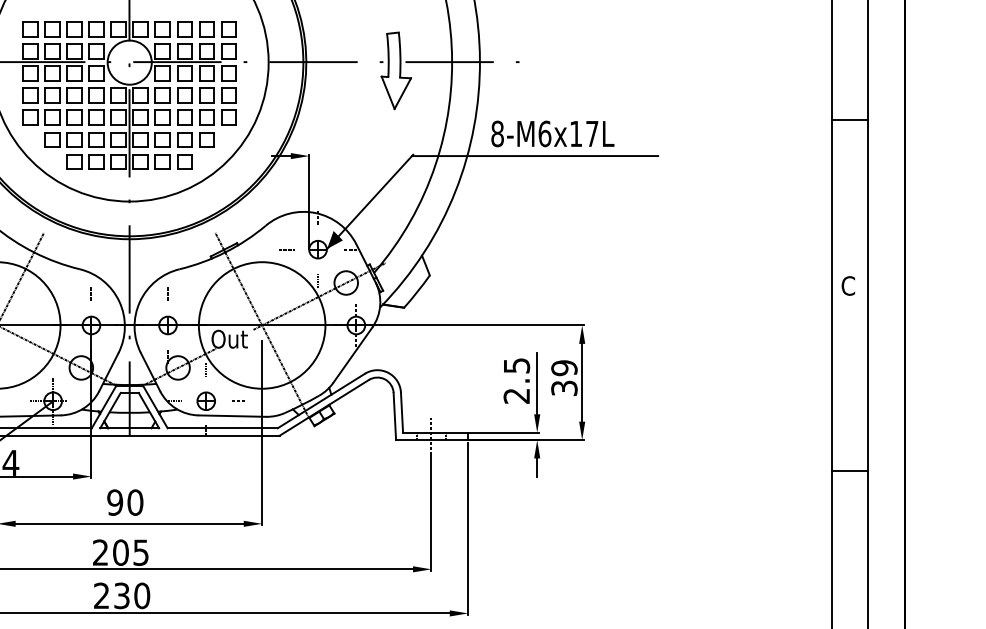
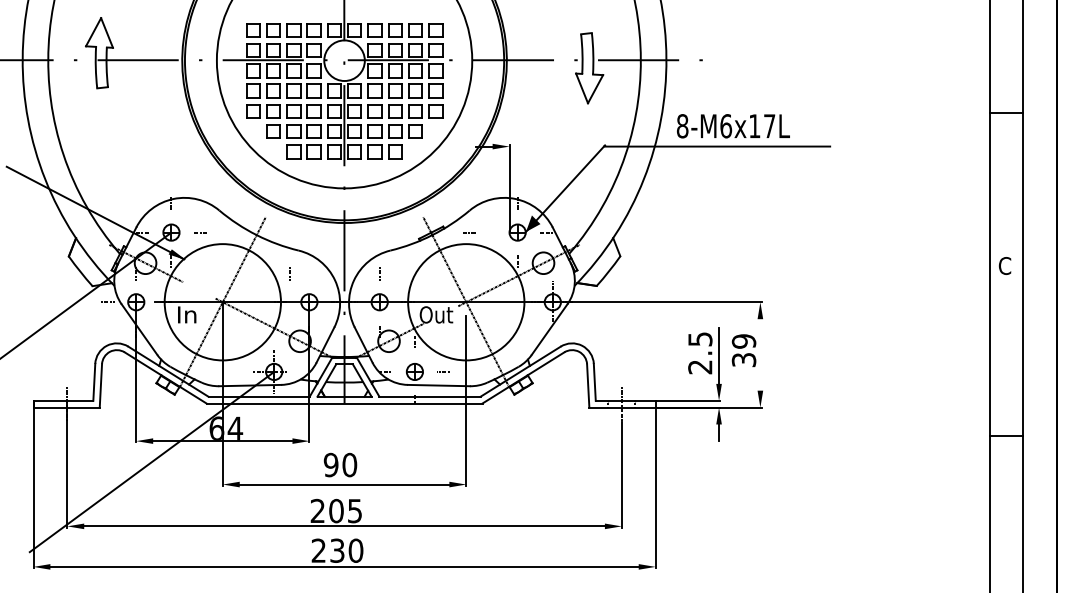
line: (286, 249) -> (469, 232), moved
line: (90, 294) -> (289, 273), moved
line: (582, 382) -> (760, 354), removed

